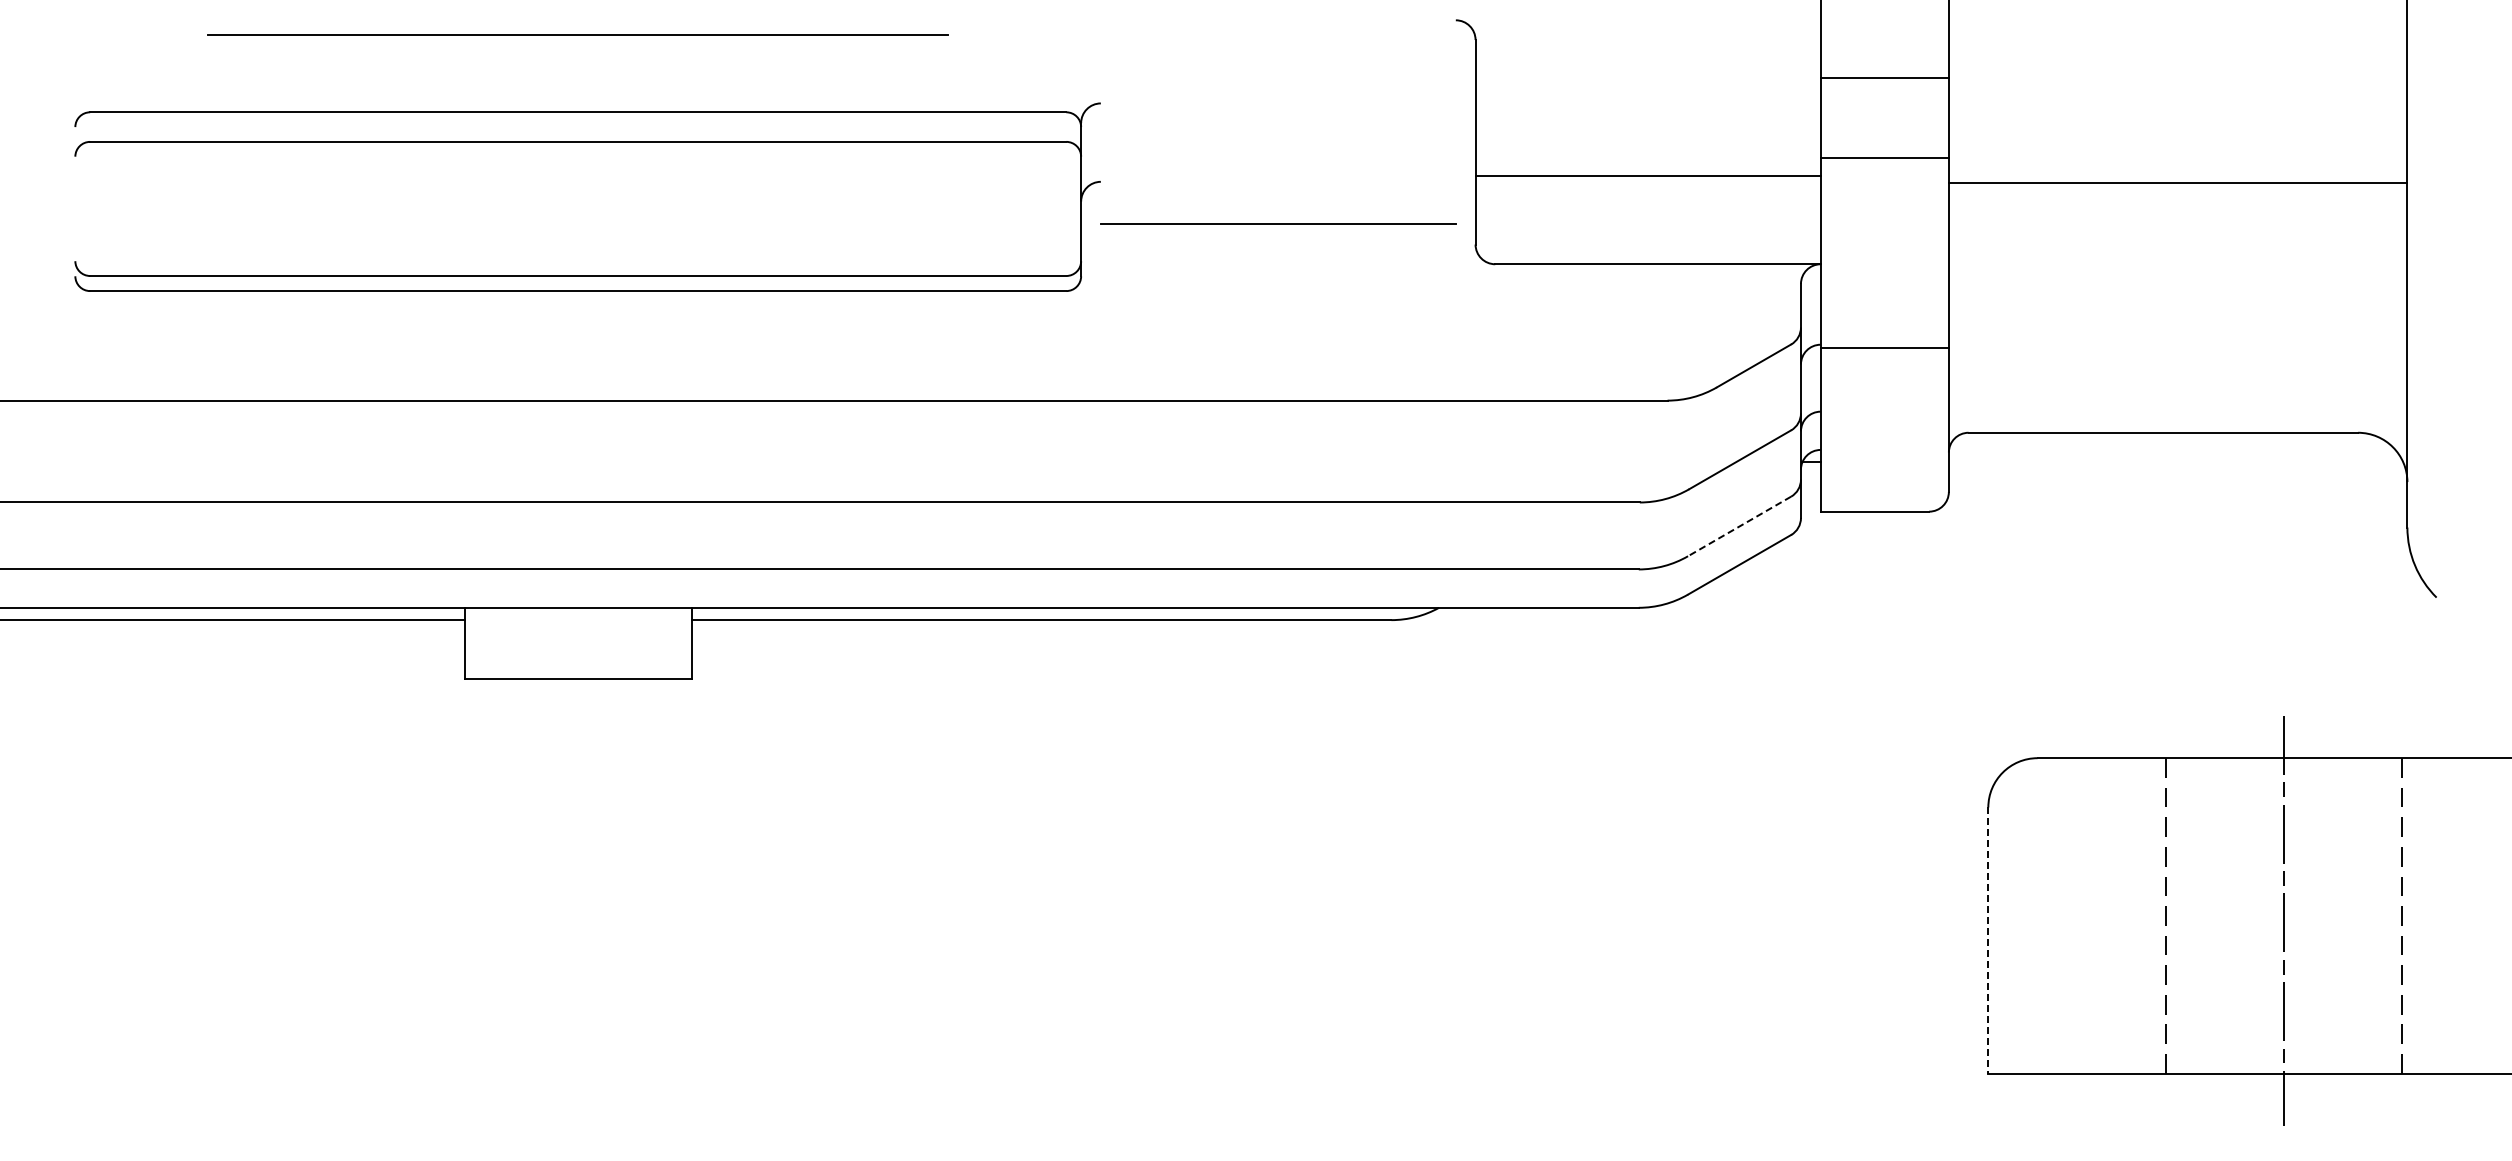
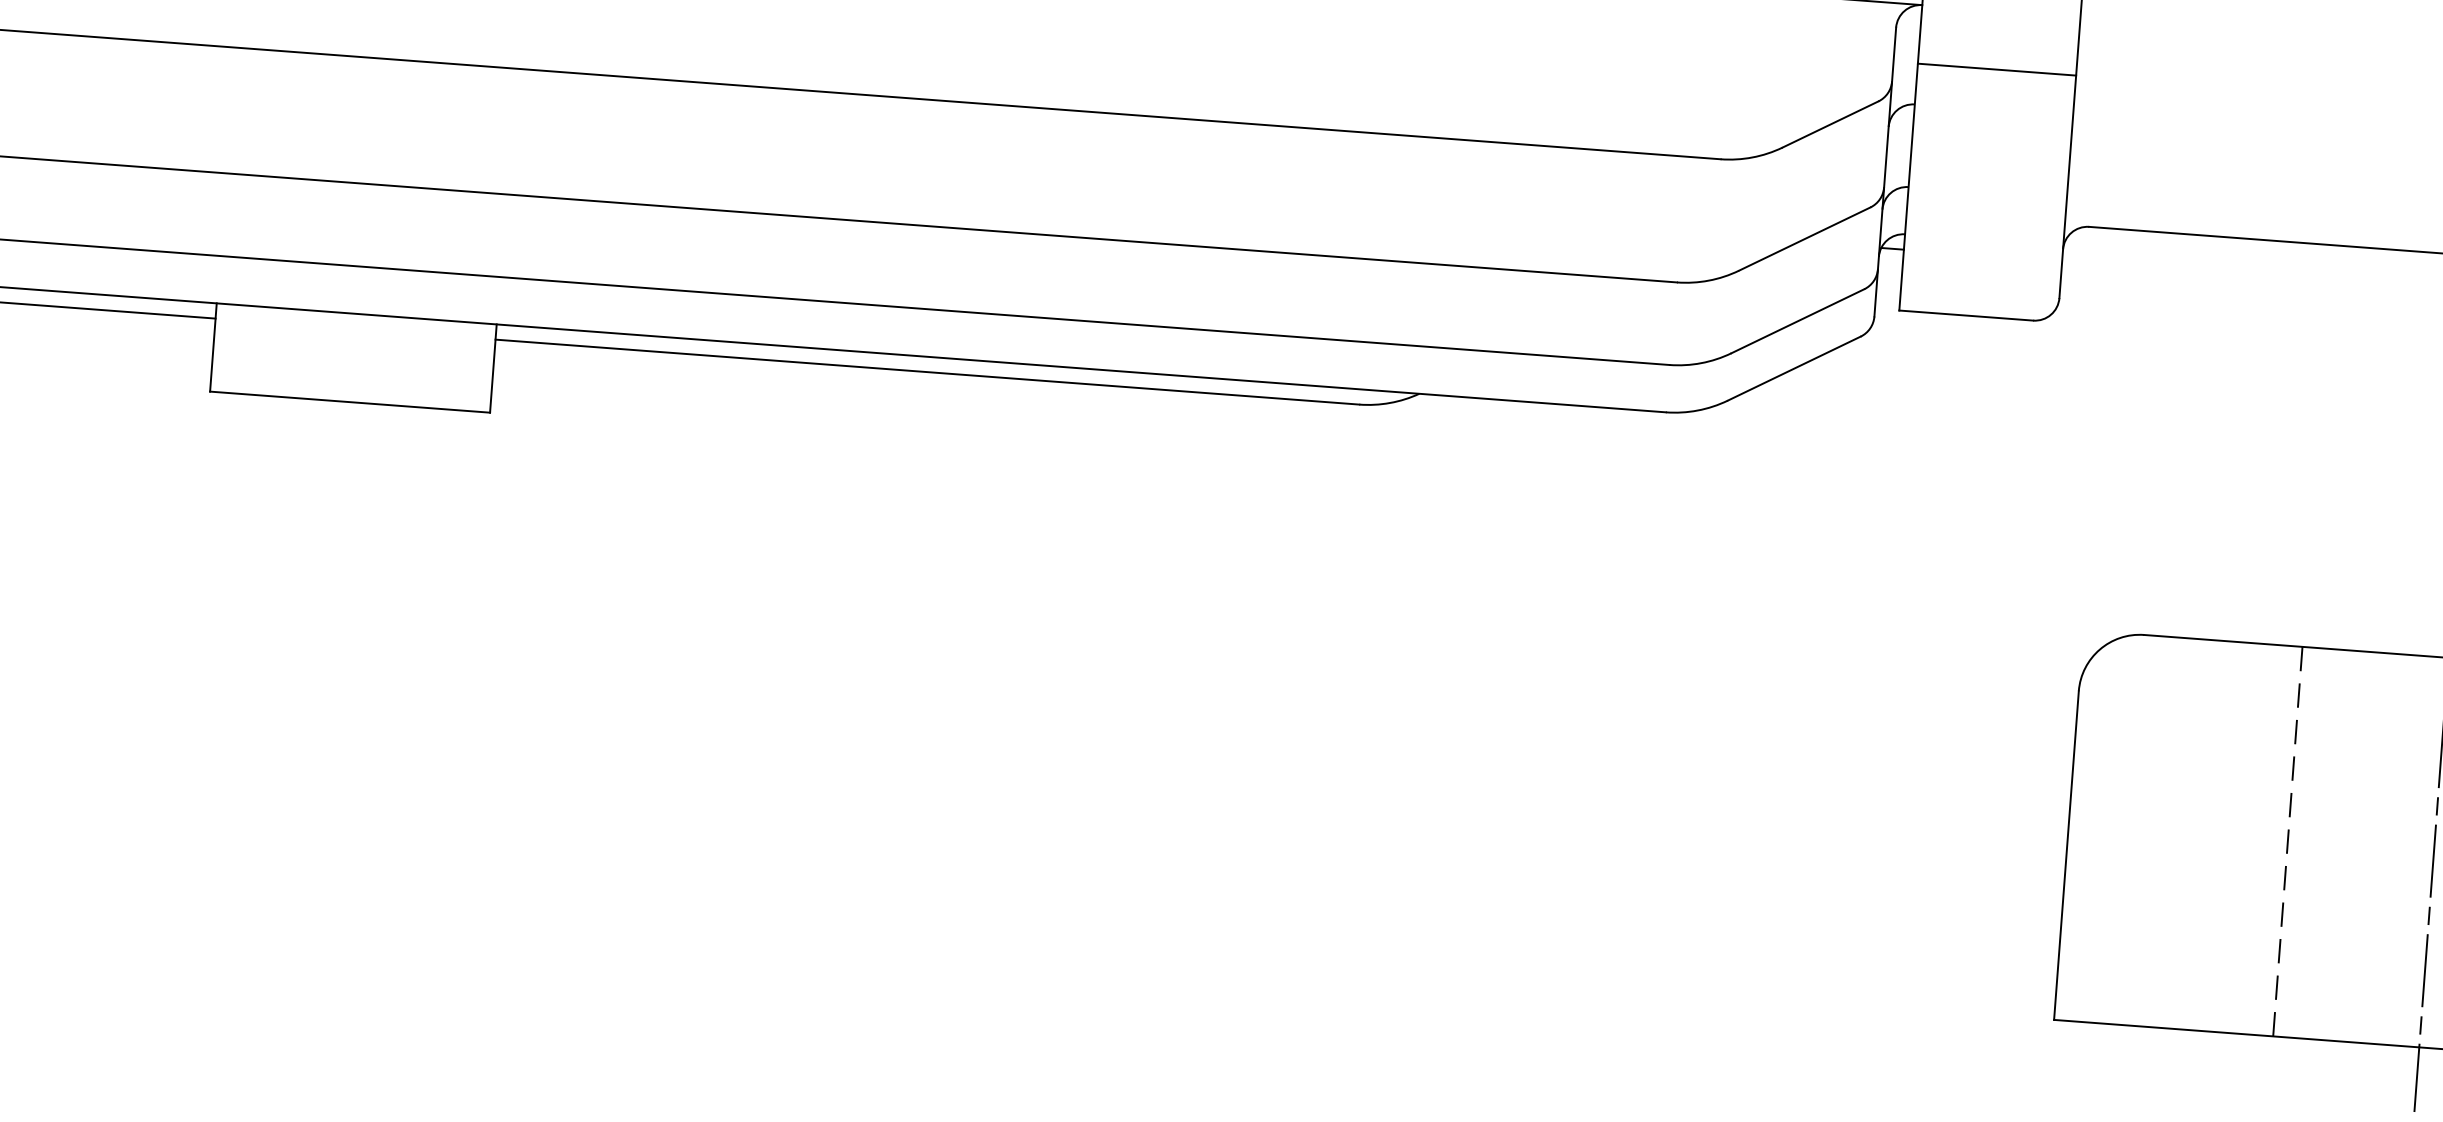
line: (1884, 347) -> (1996, 69), moved
line: (1739, 526) -> (1797, 321), dashed -> solid
line: (1988, 941) -> (2066, 856), dashed -> solid

